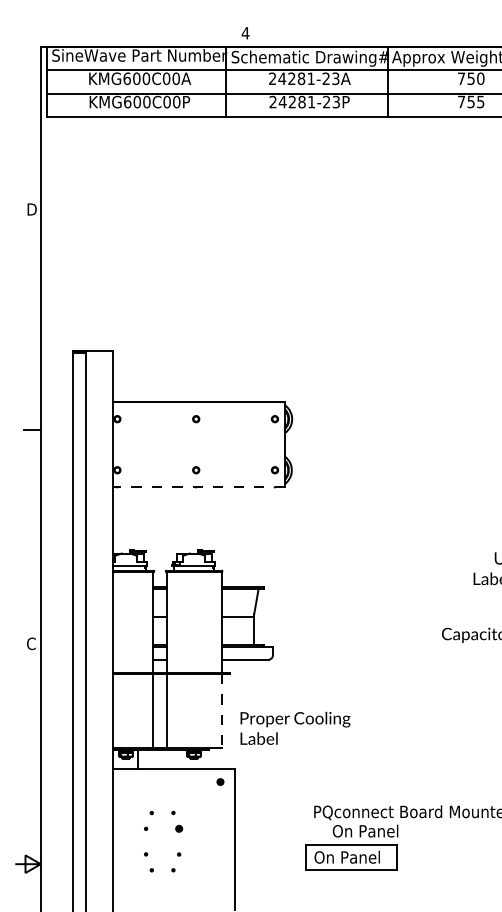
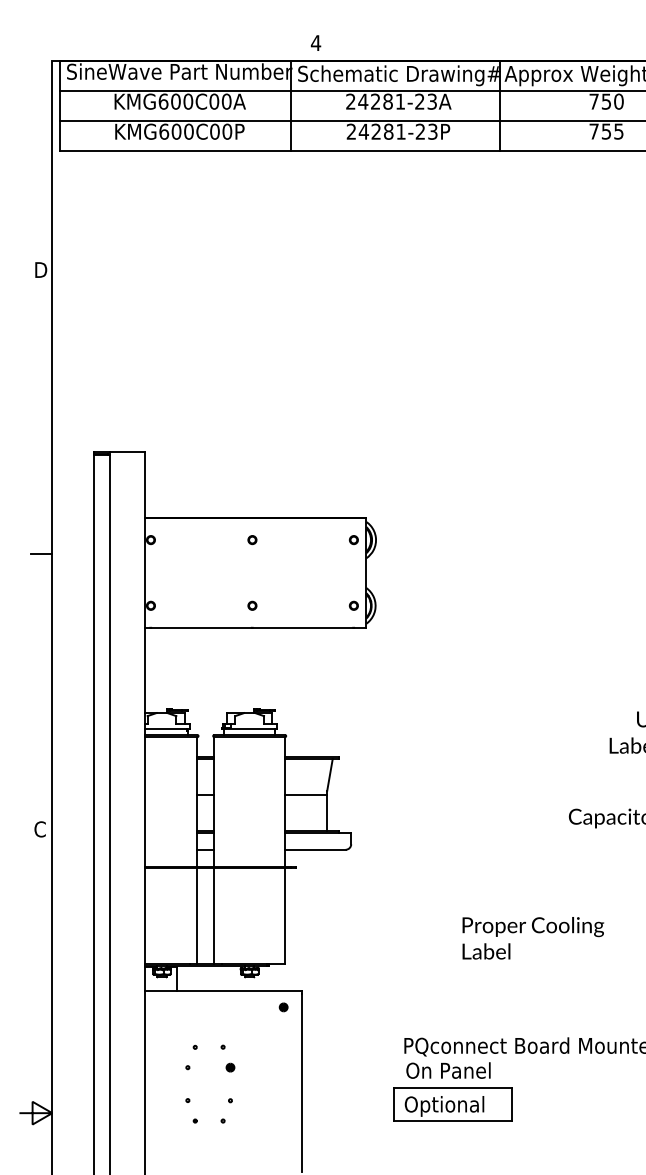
line: (198, 487) -> (255, 627), dashed -> solid
line: (221, 710) -> (285, 915), dashed -> solid
text: (295, 728) -> (533, 938), moved
text: (365, 831) -> (448, 1070), moved
text: (353, 859) -> (454, 1106), On Panel -> Optional

